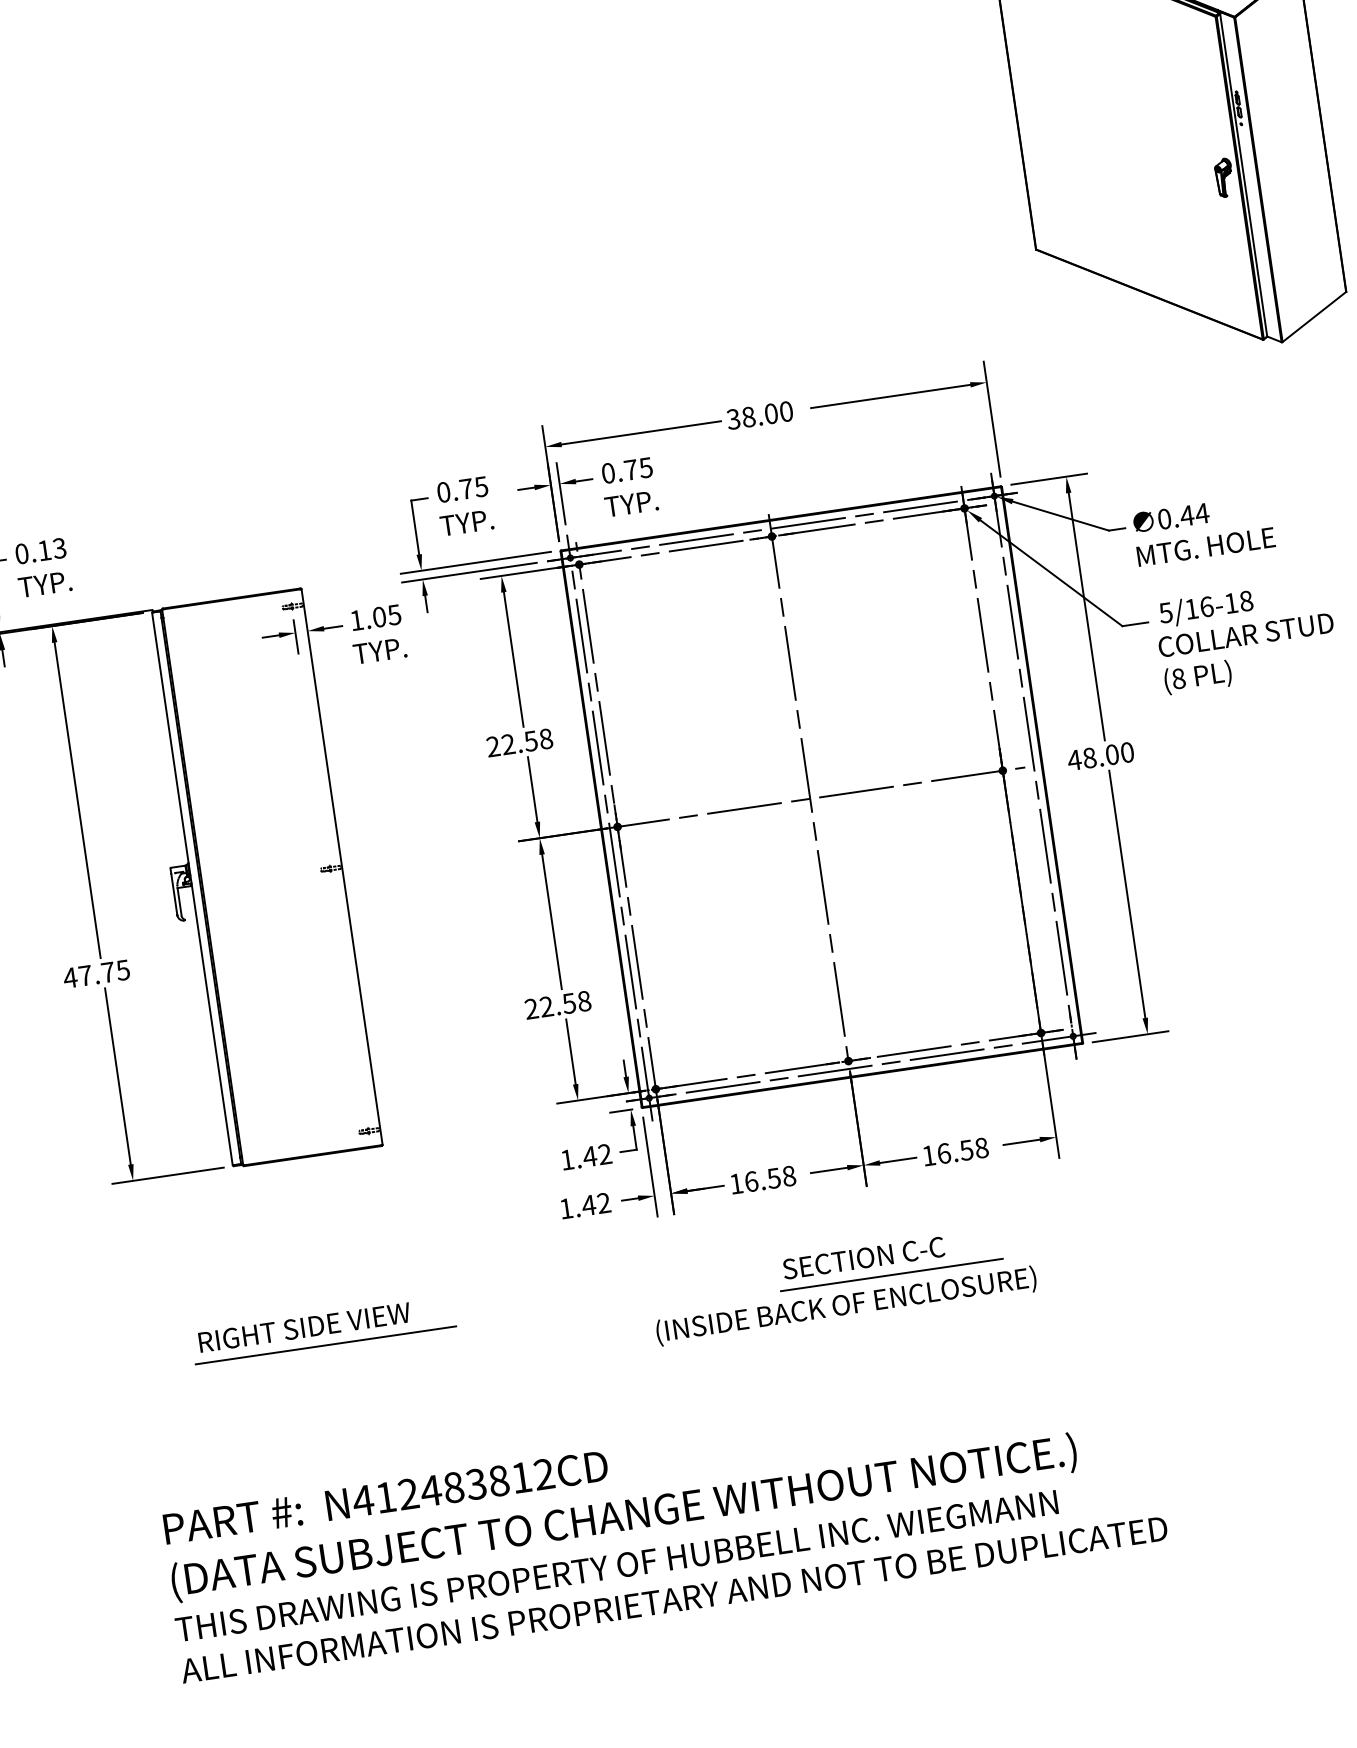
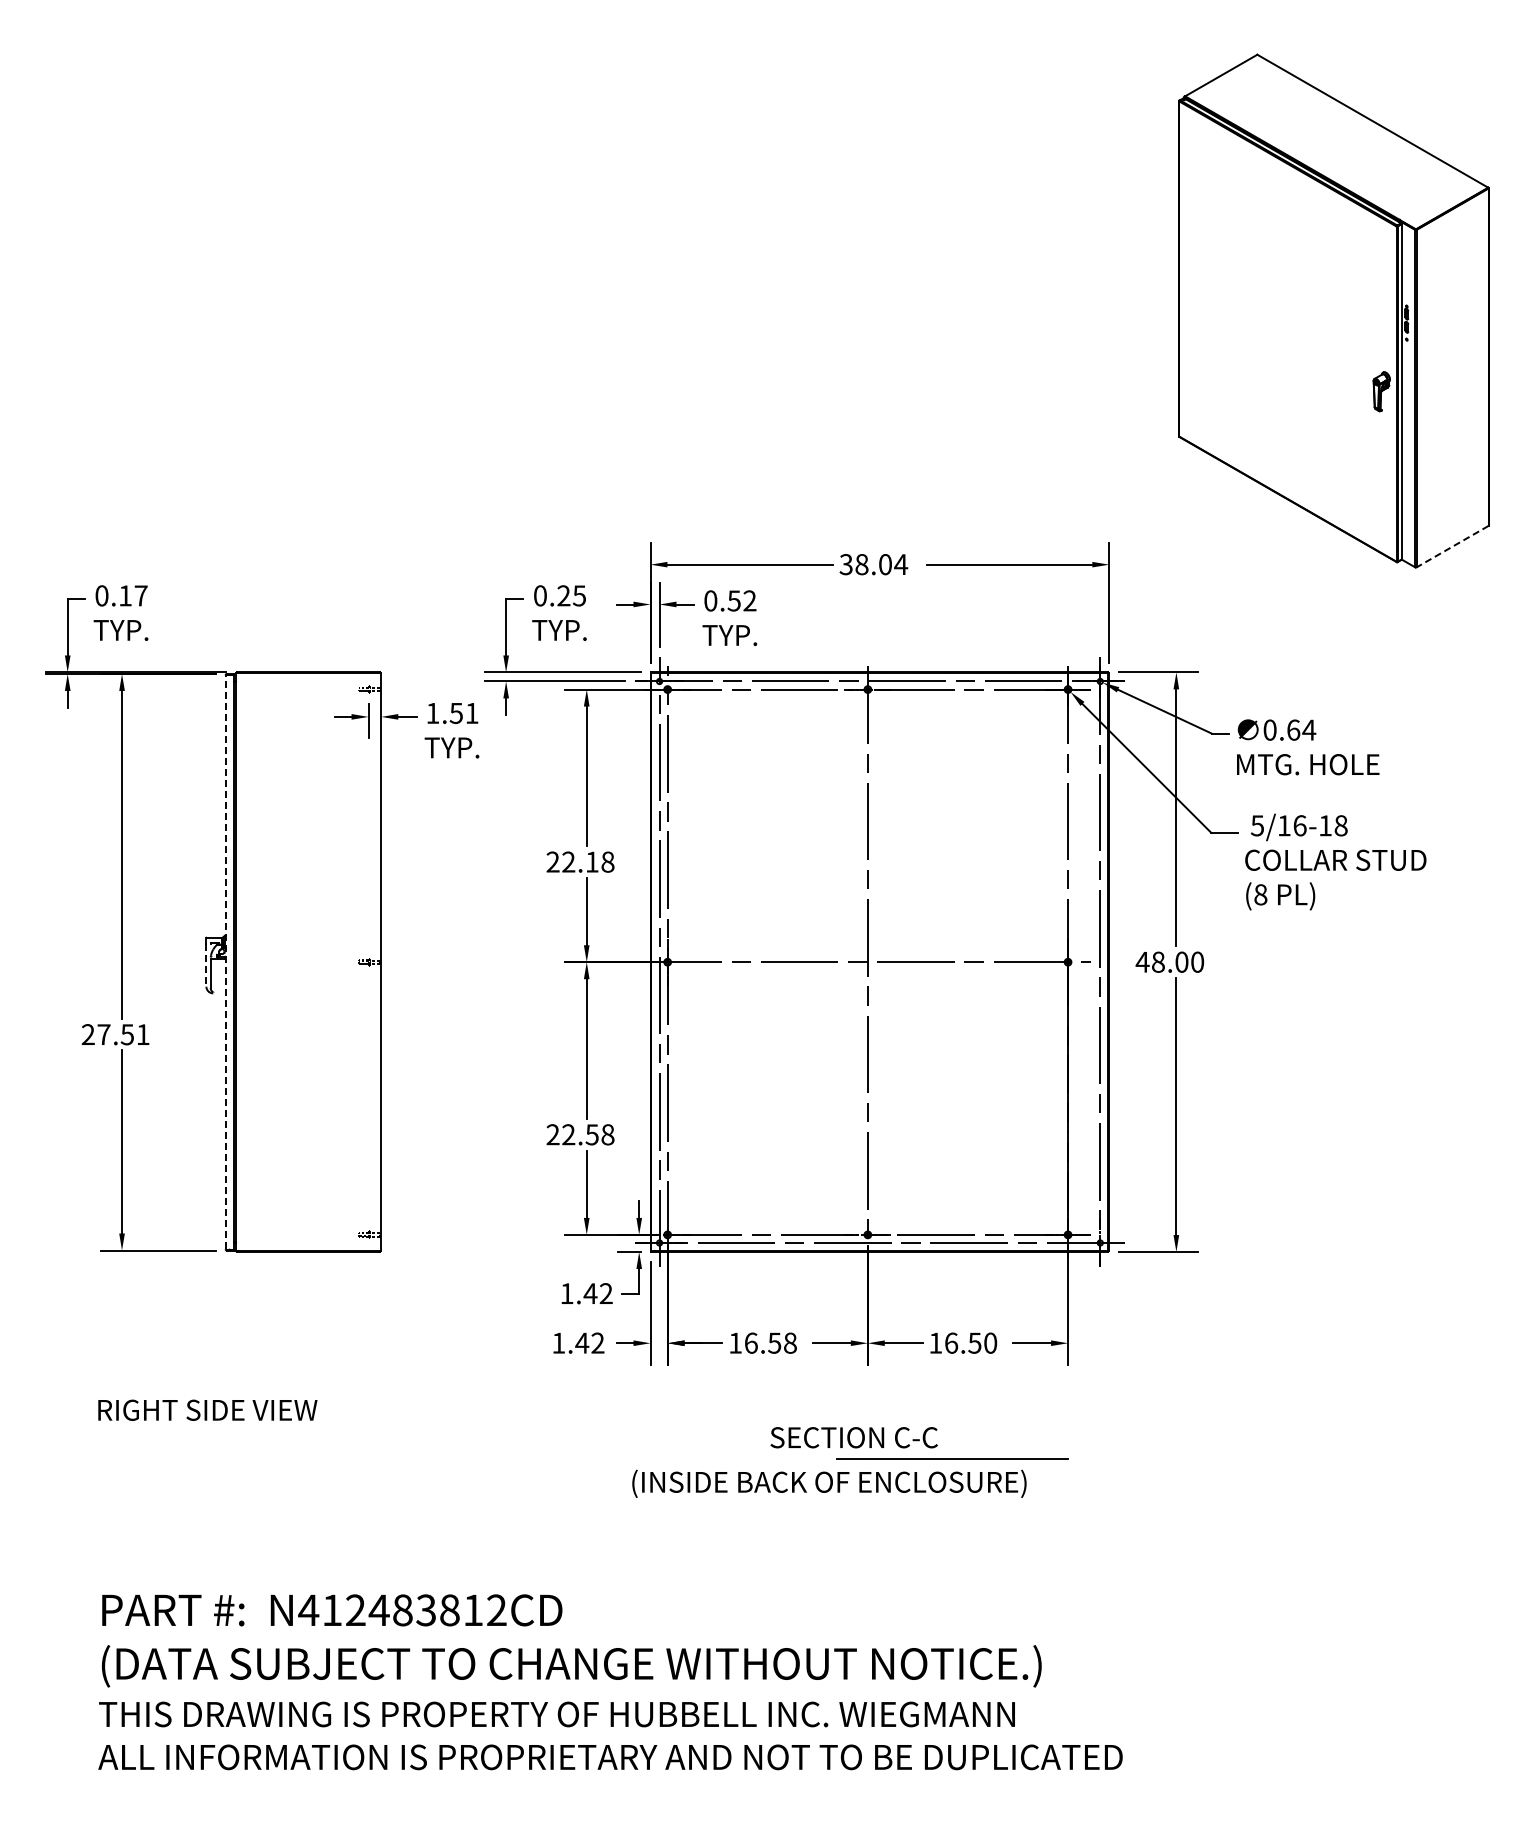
line: (1314, 316) -> (1452, 546), solid -> dashed
text: (786, 411) -> (901, 564), 38.00 -> 38.04
text: (637, 468) -> (741, 600), 0.75 -> 0.52
text: (465, 488) -> (563, 595), 0.75 -> 0.25
text: (1187, 515) -> (1293, 729), 0.44 -> 0.64
text: (59, 548) -> (140, 595), 0.13 -> 0.17
text: (386, 616) -> (463, 713), 1.05 -> 1.51
text: (530, 740) -> (591, 861), 22.58 -> 22.18
line: (192, 888) -> (225, 961), solid -> dashed
line: (174, 894) -> (206, 965), solid -> dashed
text: (96, 973) -> (115, 1034), 47.75 -> 27.51
text: (981, 1148) -> (990, 1343), 16.58 -> 16.50
line: (892, 1274) -> (952, 1458), moved
text: (304, 1326) -> (207, 1409), moved
line: (325, 1345) -> (293, 1446), removed

